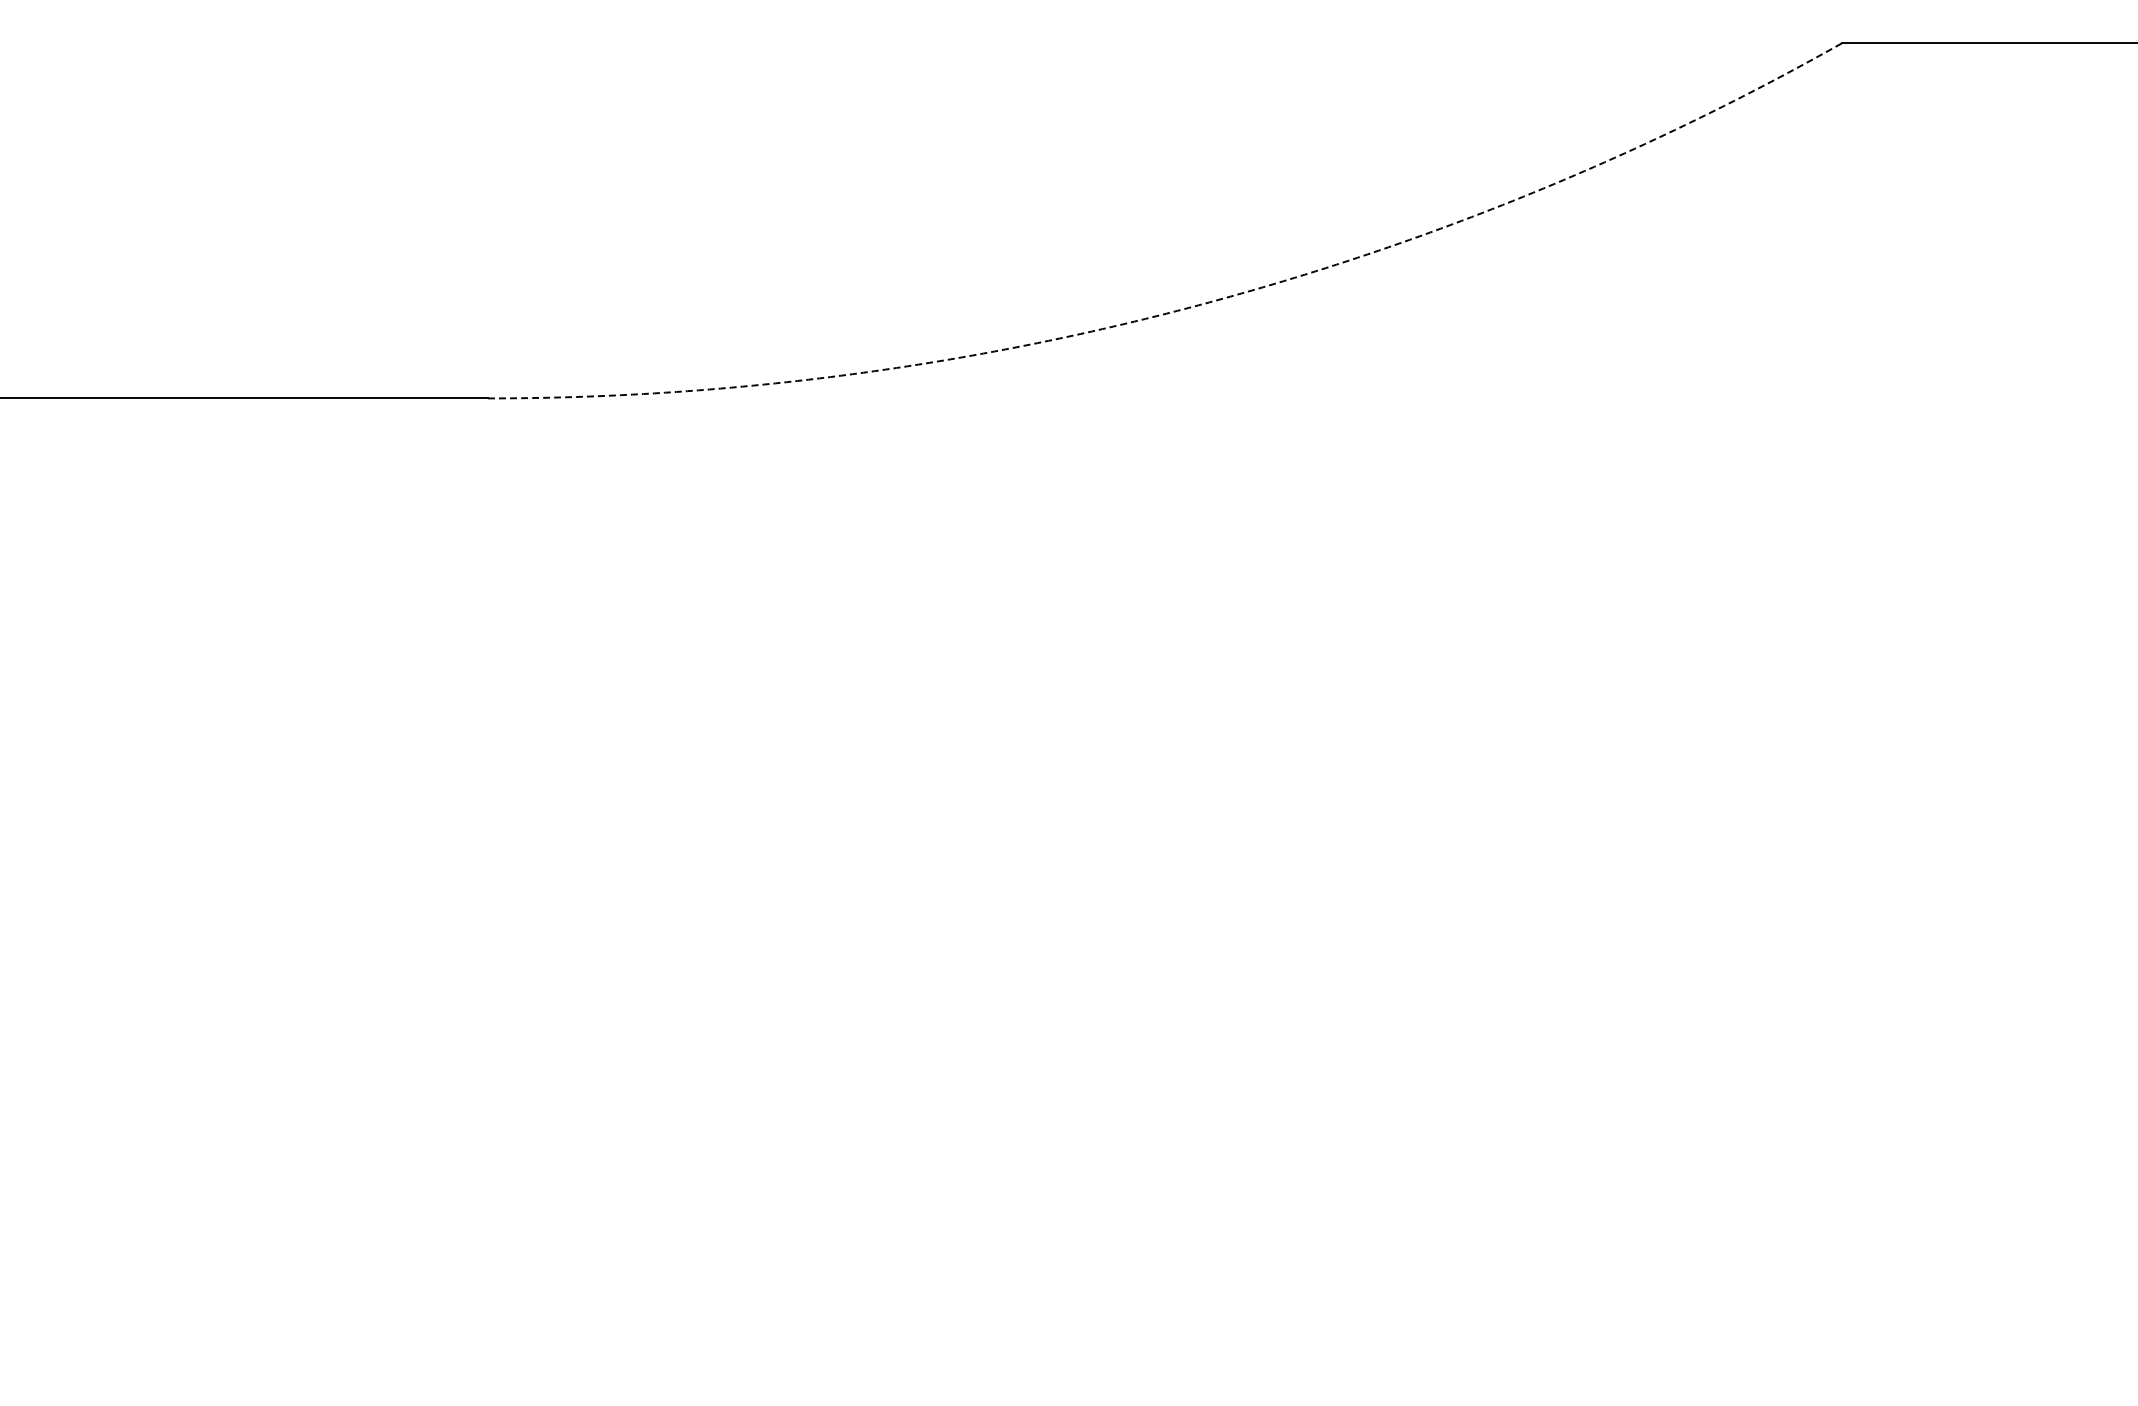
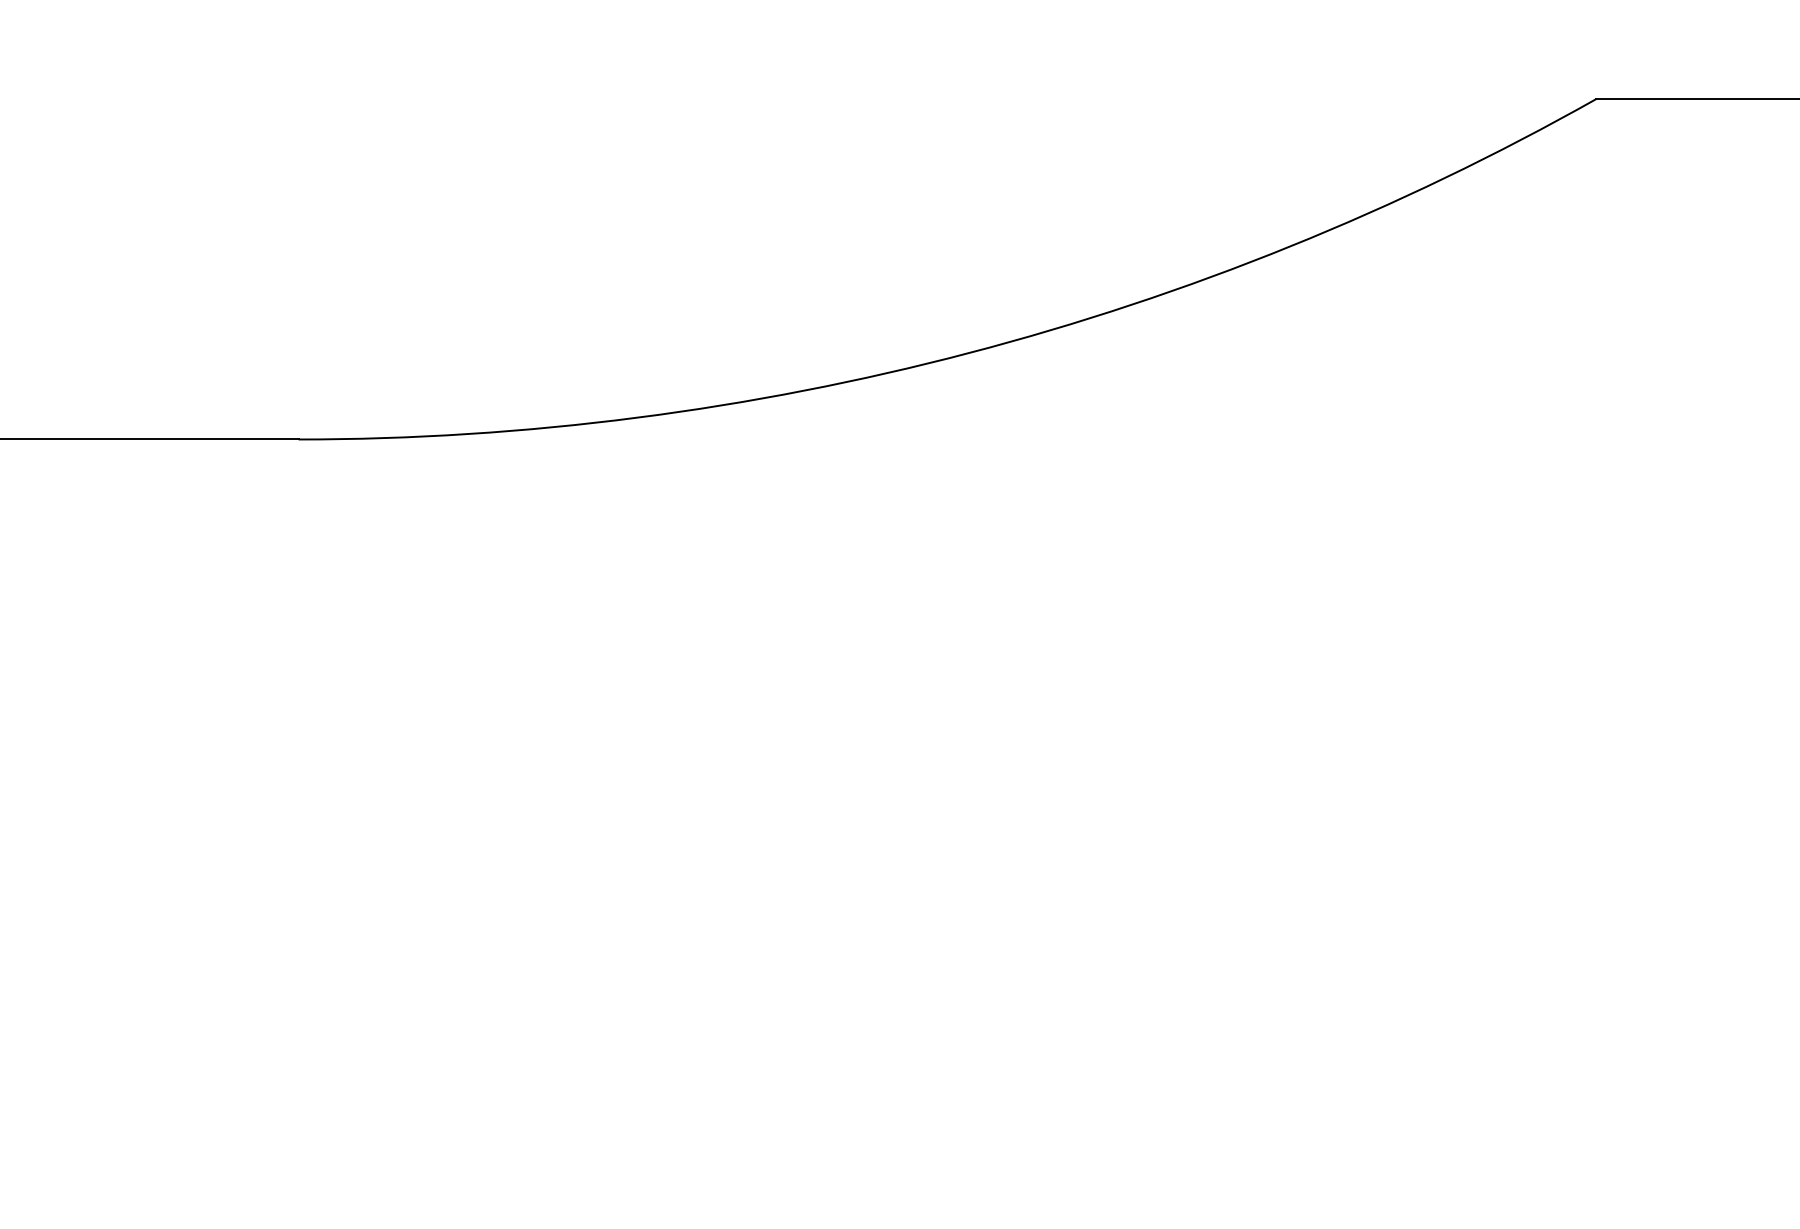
arc: (1188, 308) -> (969, 353), dashed -> solid

